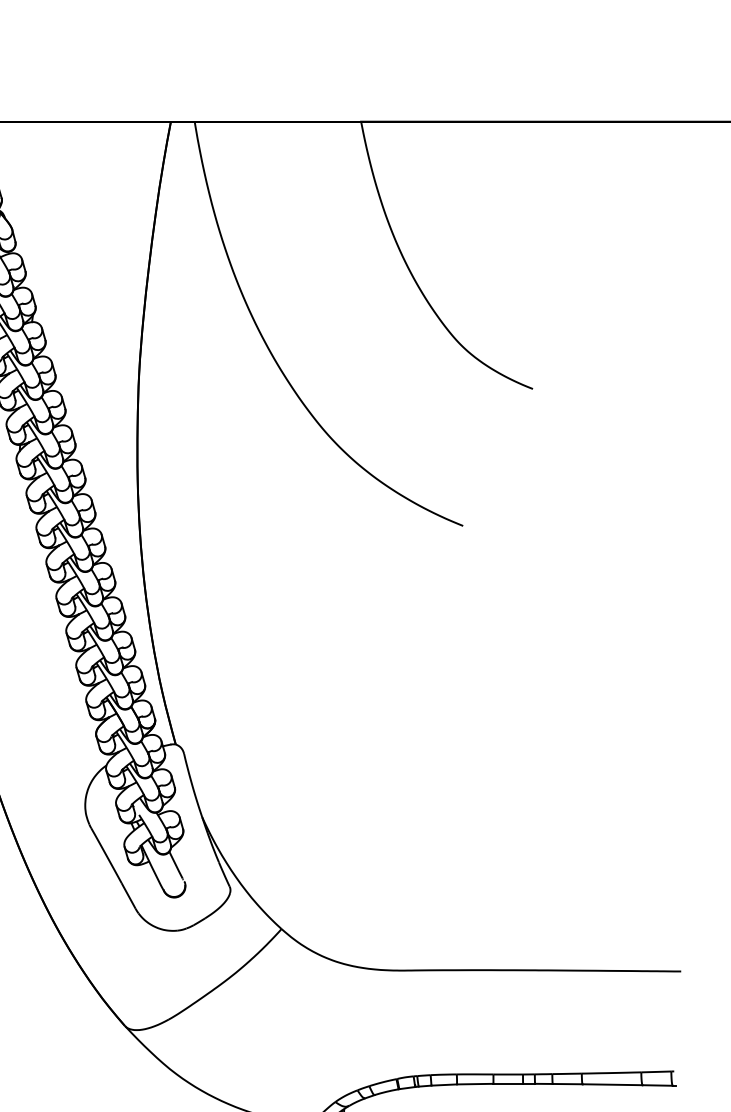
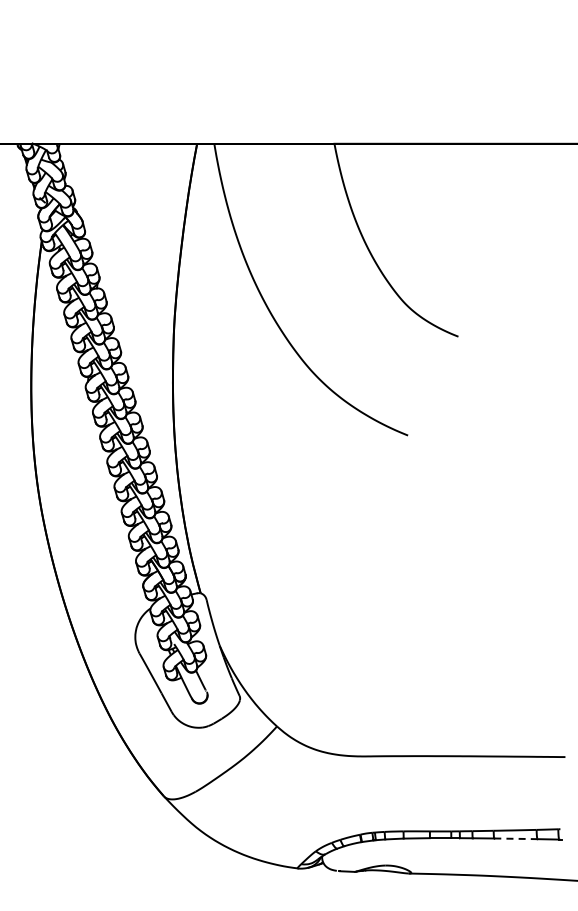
line: (612, 1084) -> (515, 838), solid -> dashed

